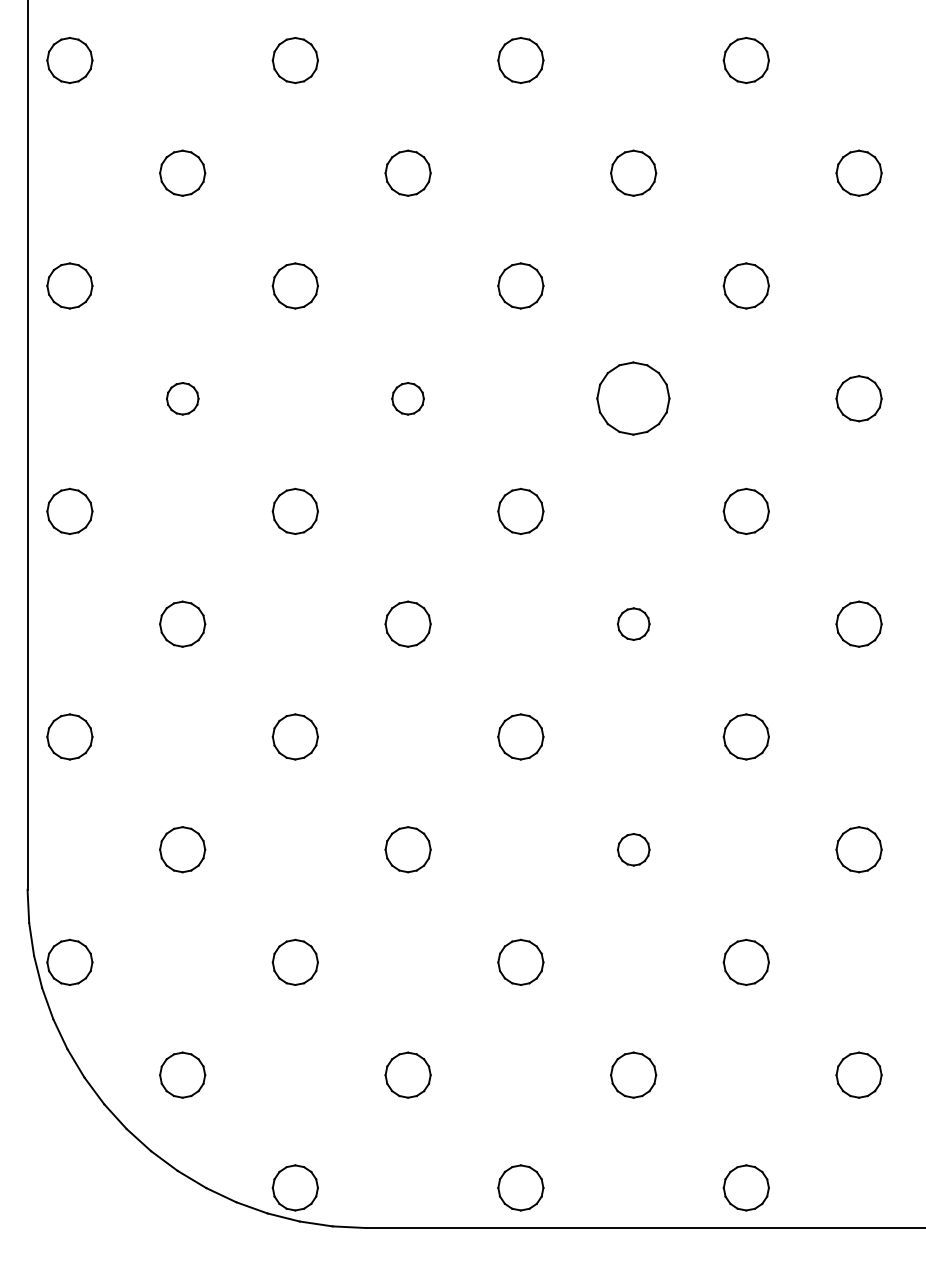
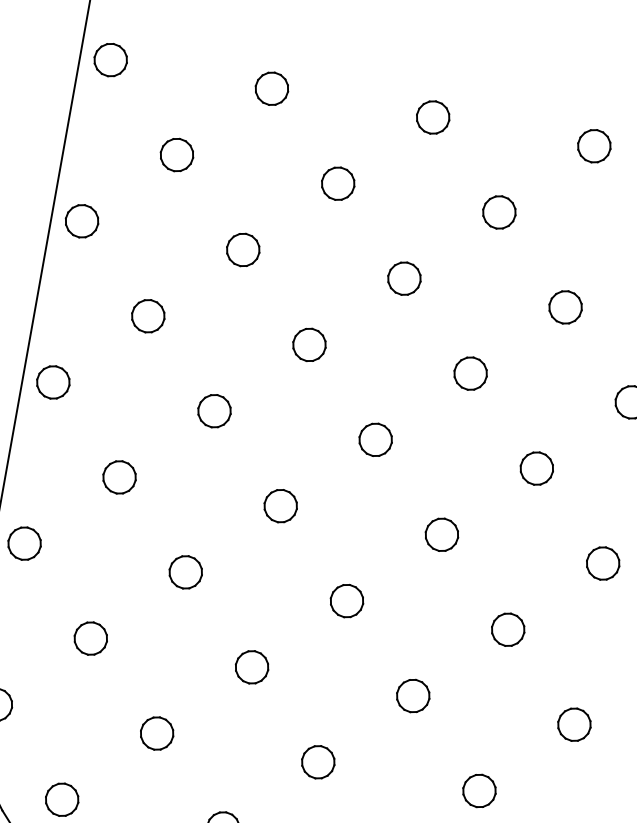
part: (182, 398) -> (148, 316), size x1.43
part: (407, 398) -> (309, 344), size x1.43
part: (633, 398) -> (470, 373), size x0.62
part: (633, 623) -> (441, 534), size x1.43
part: (633, 849) -> (413, 695), size x1.43

